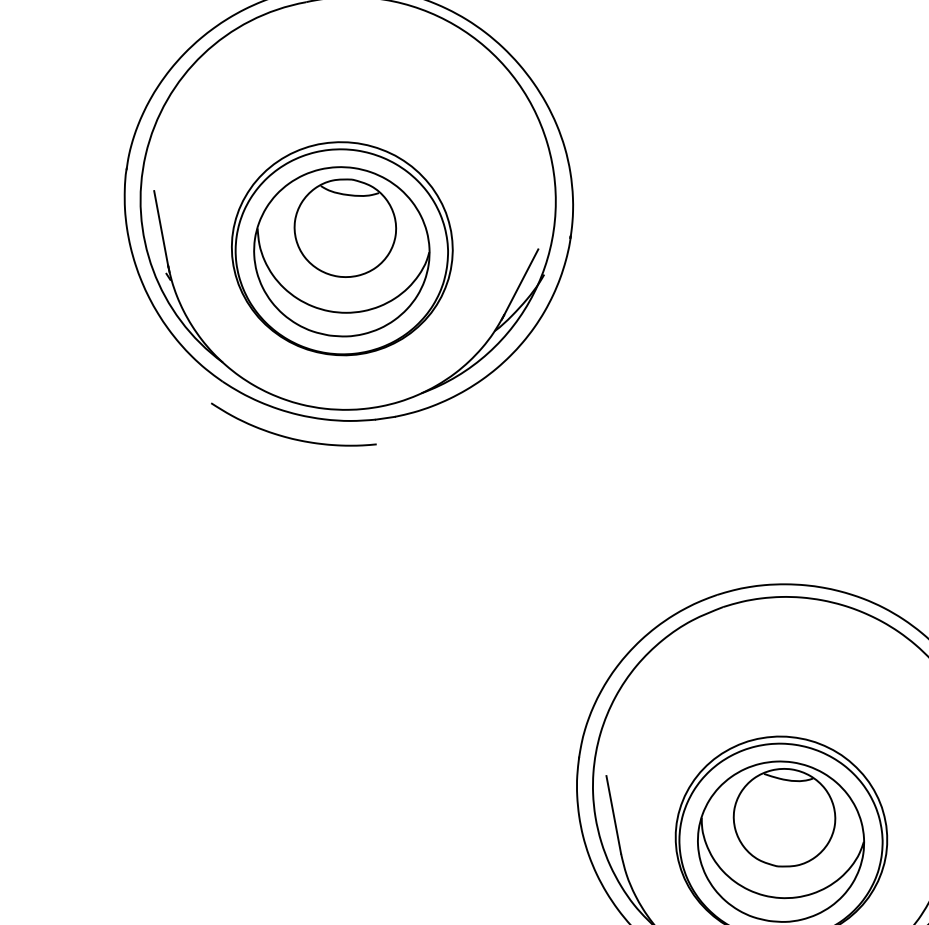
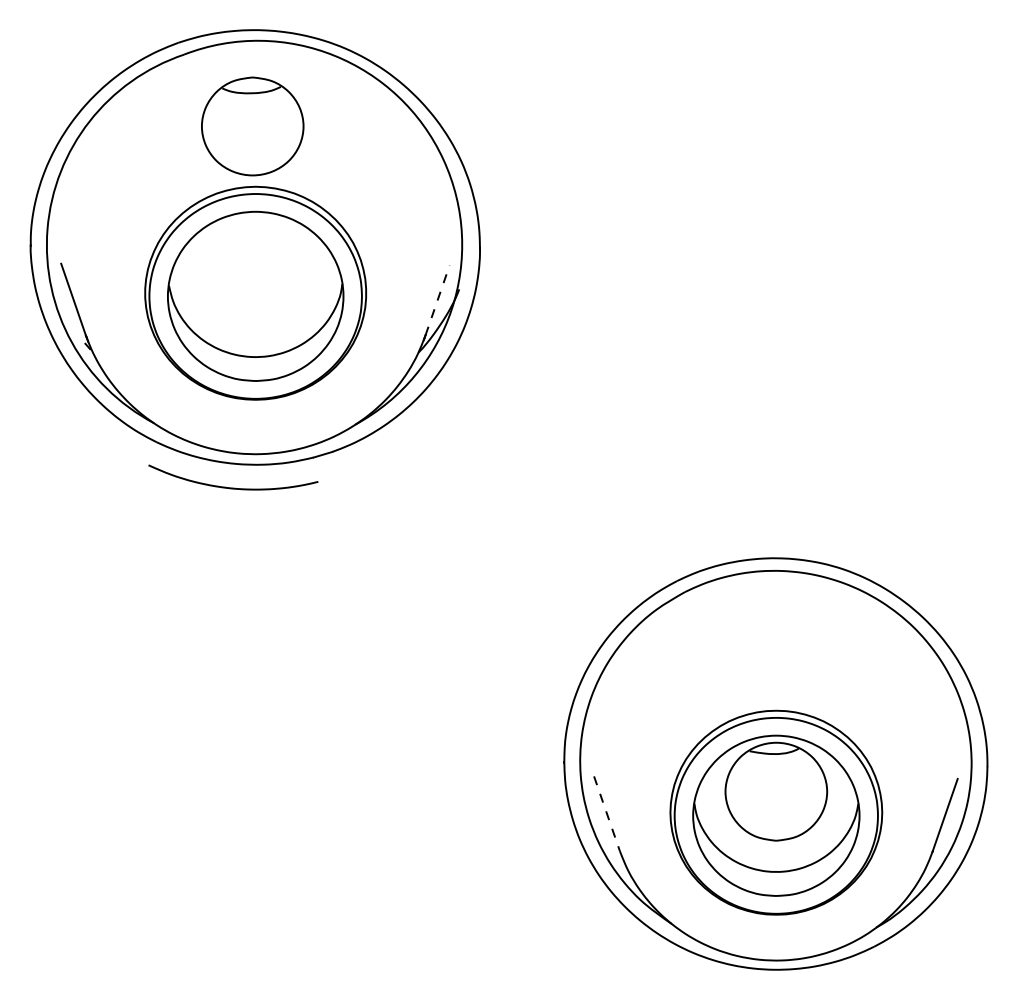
part: (345, 228) -> (252, 126), moved
line: (521, 281) -> (437, 299), solid -> dashed
line: (613, 814) -> (606, 813), solid -> dashed

